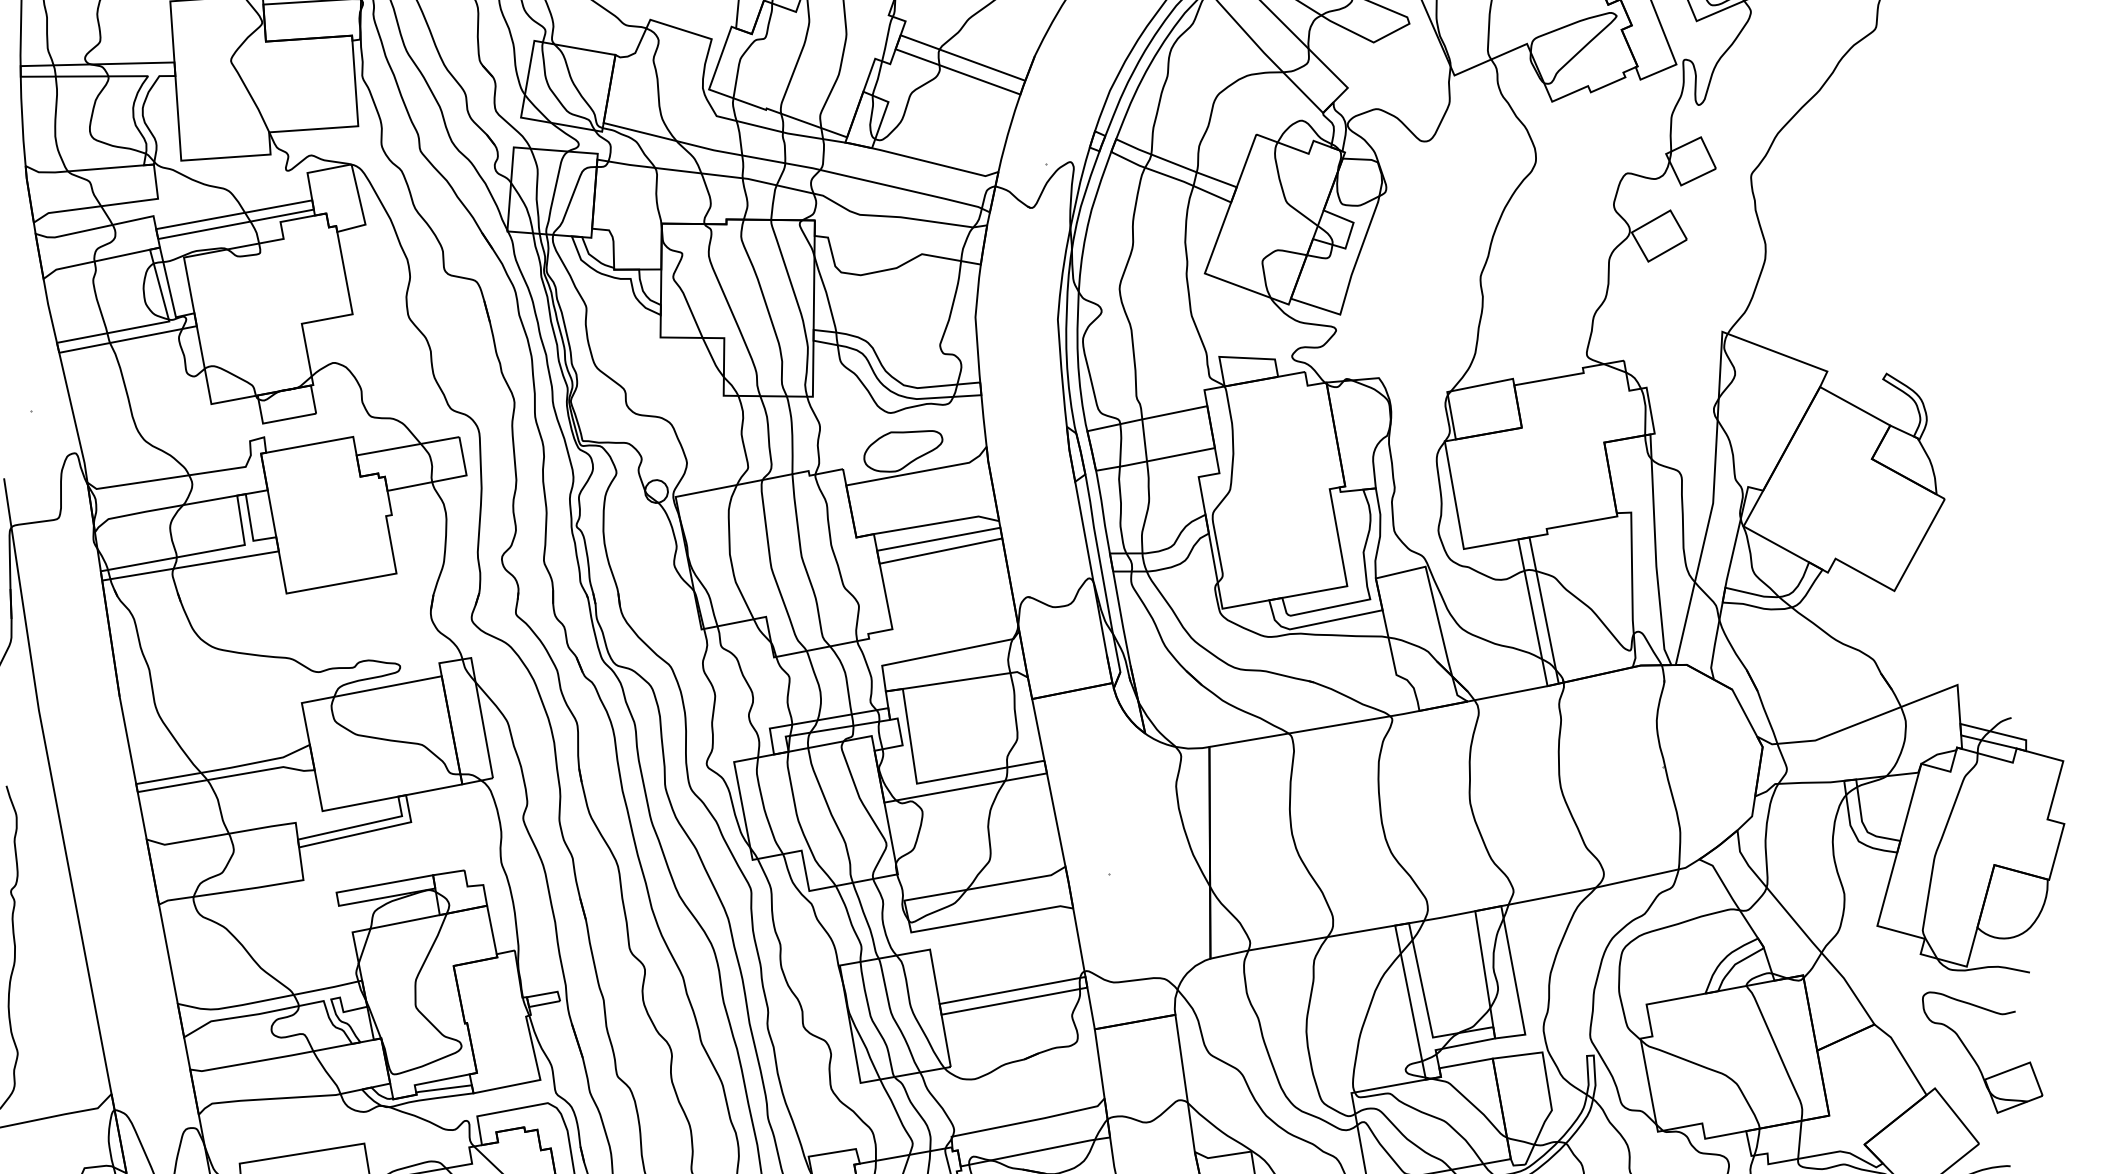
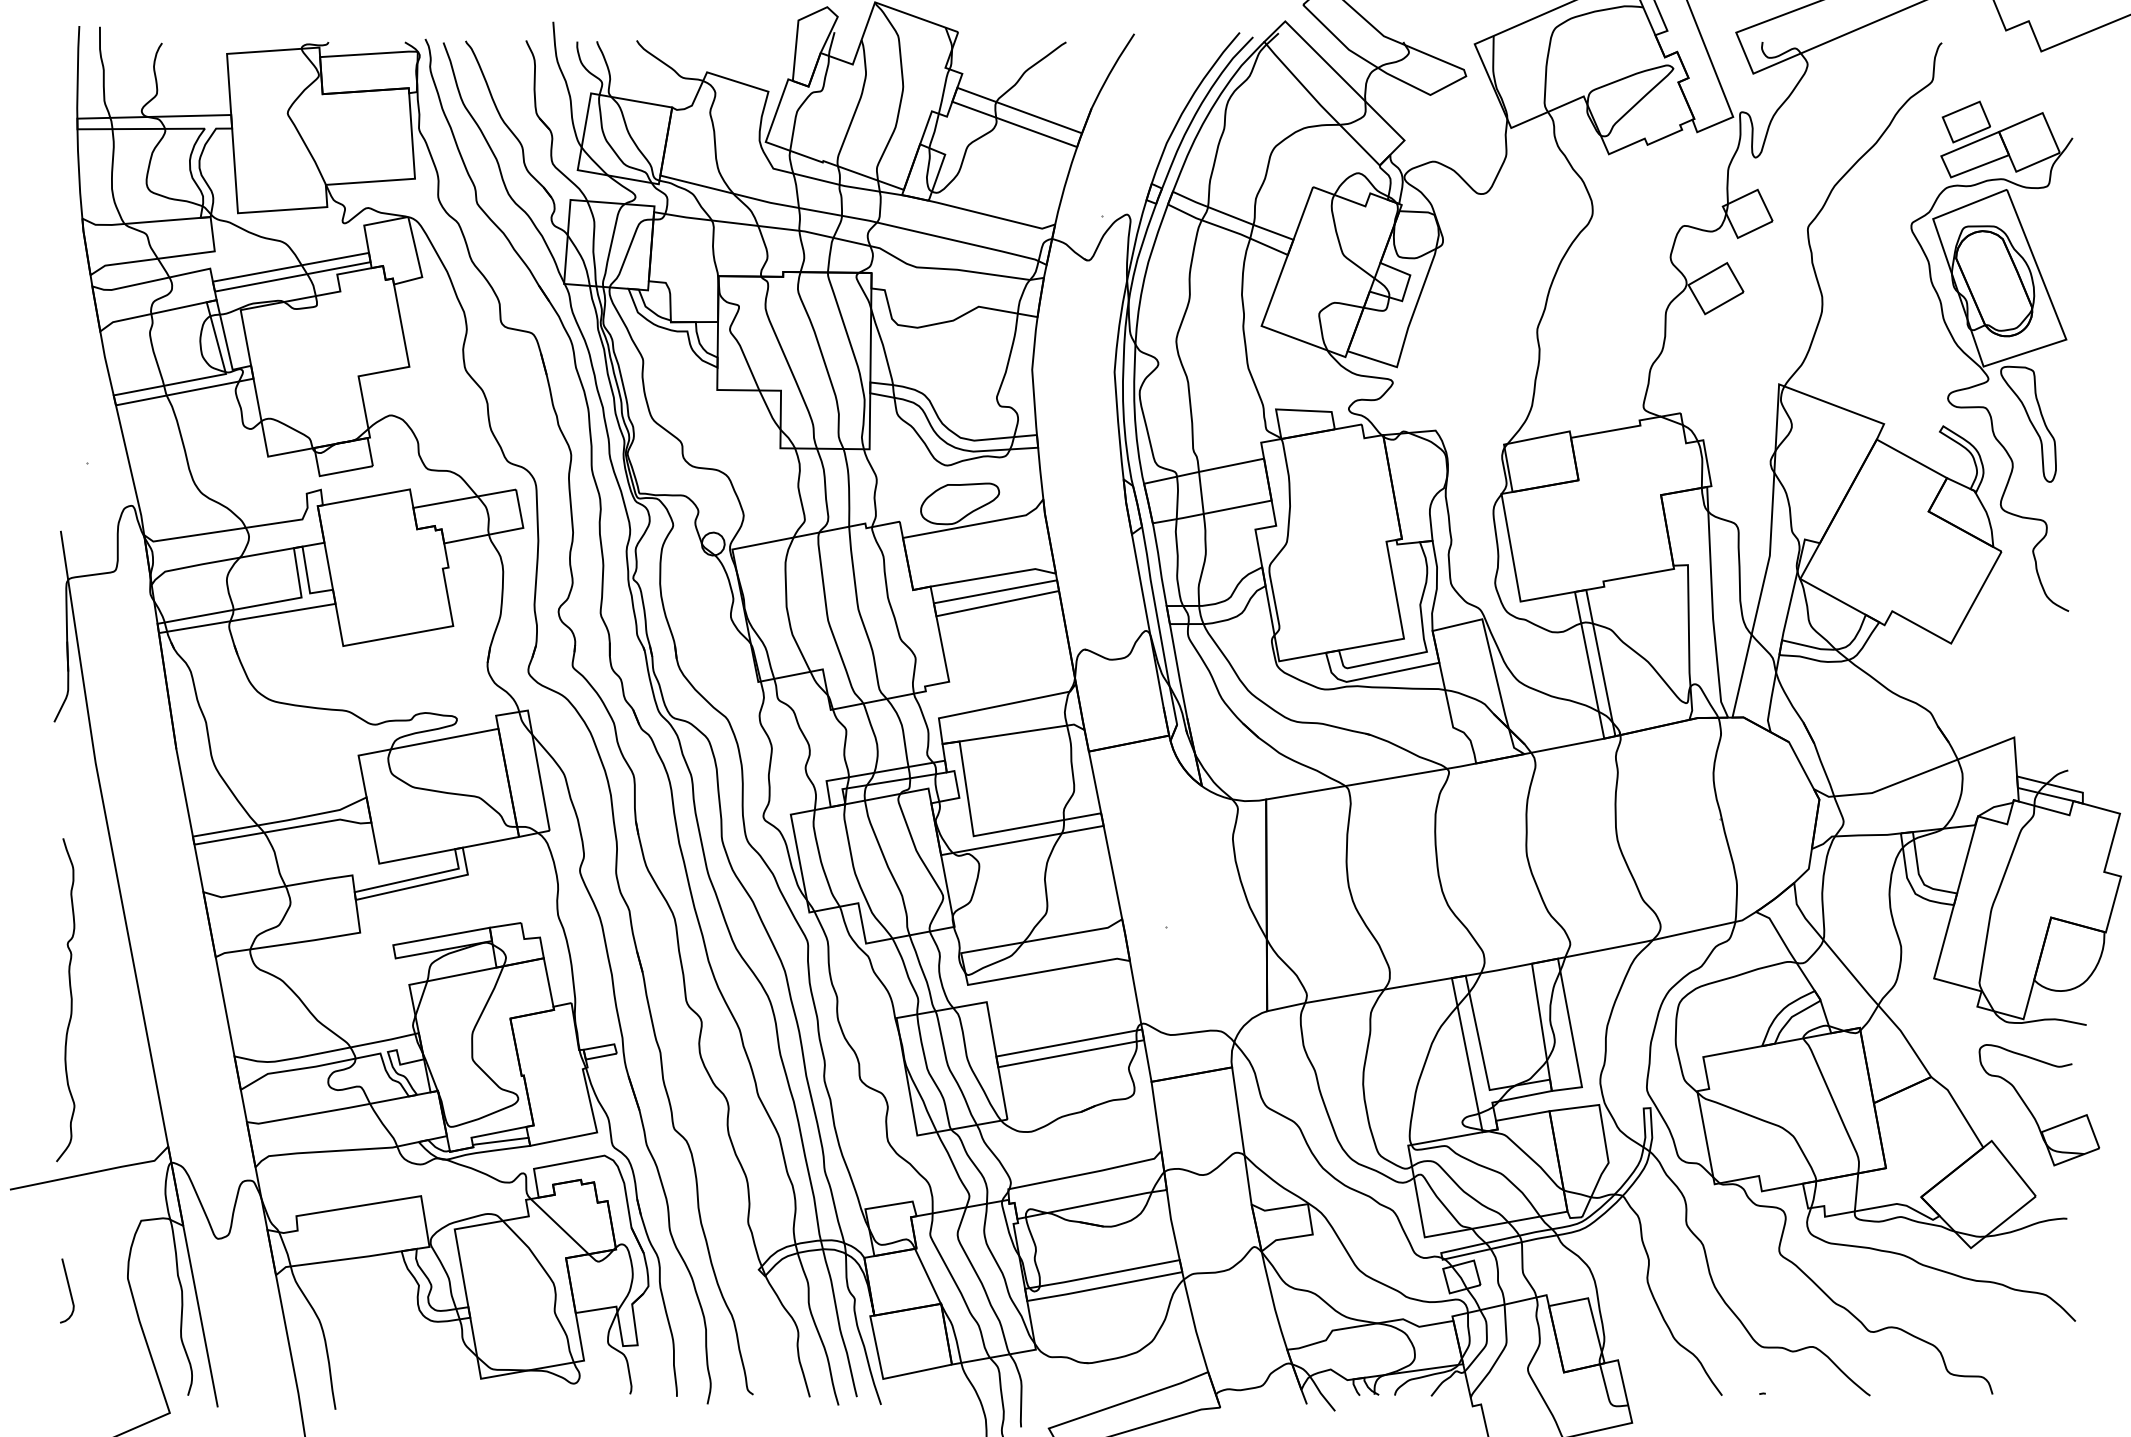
part: (1934, 302) -> (1991, 355), added

